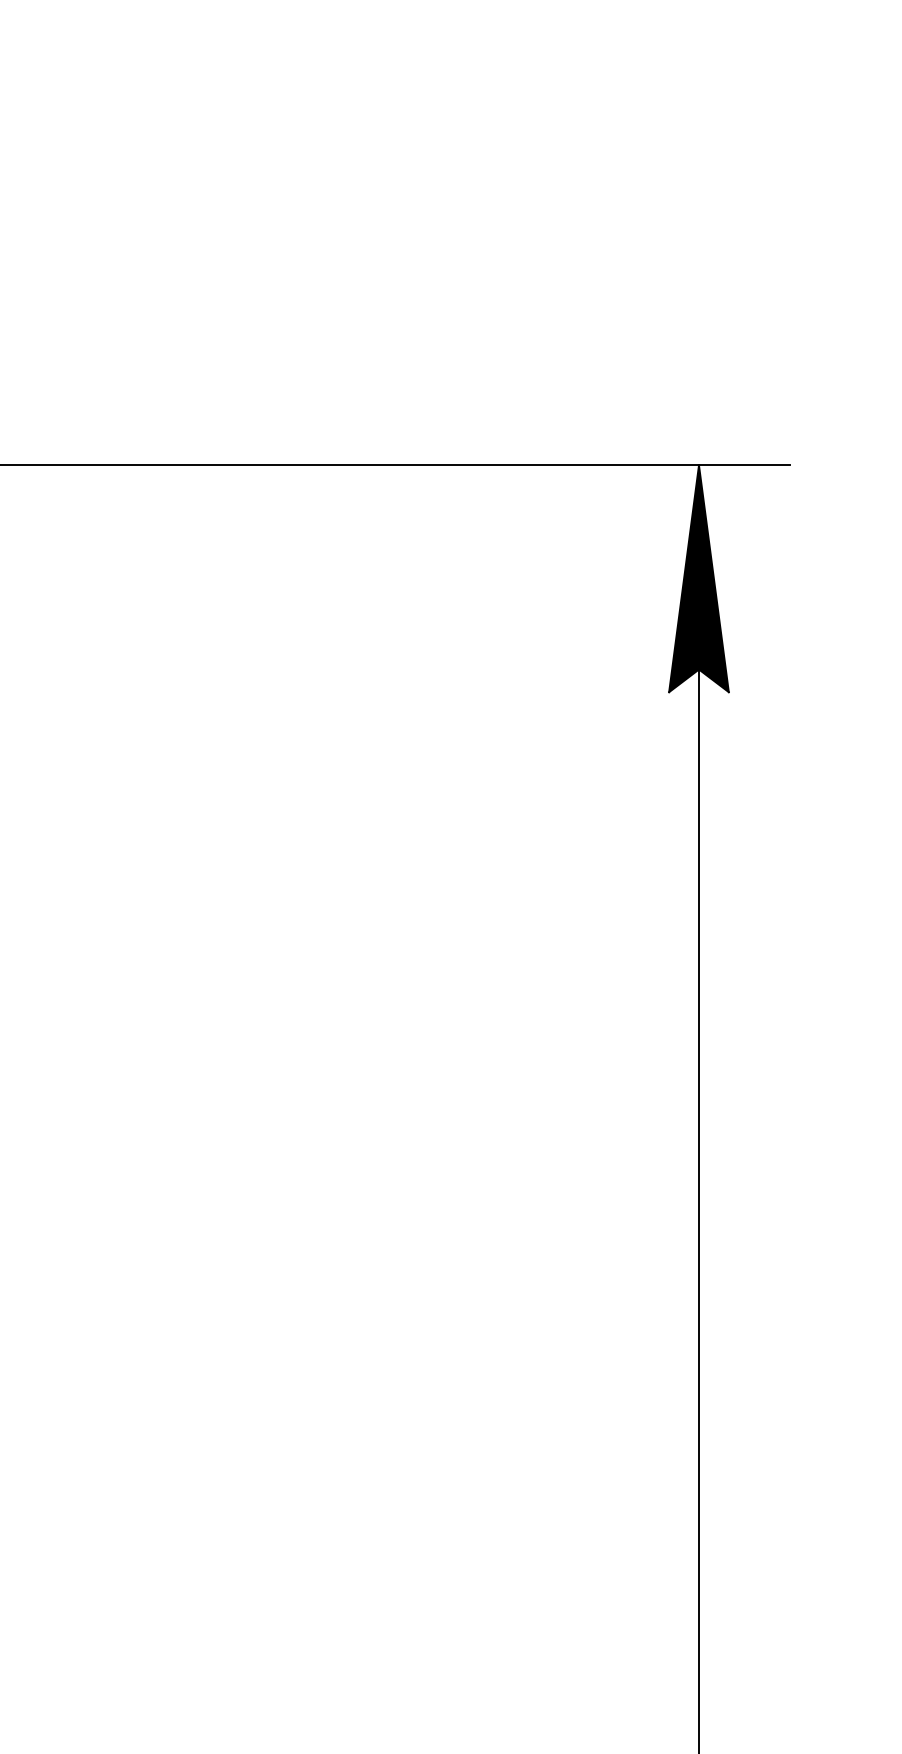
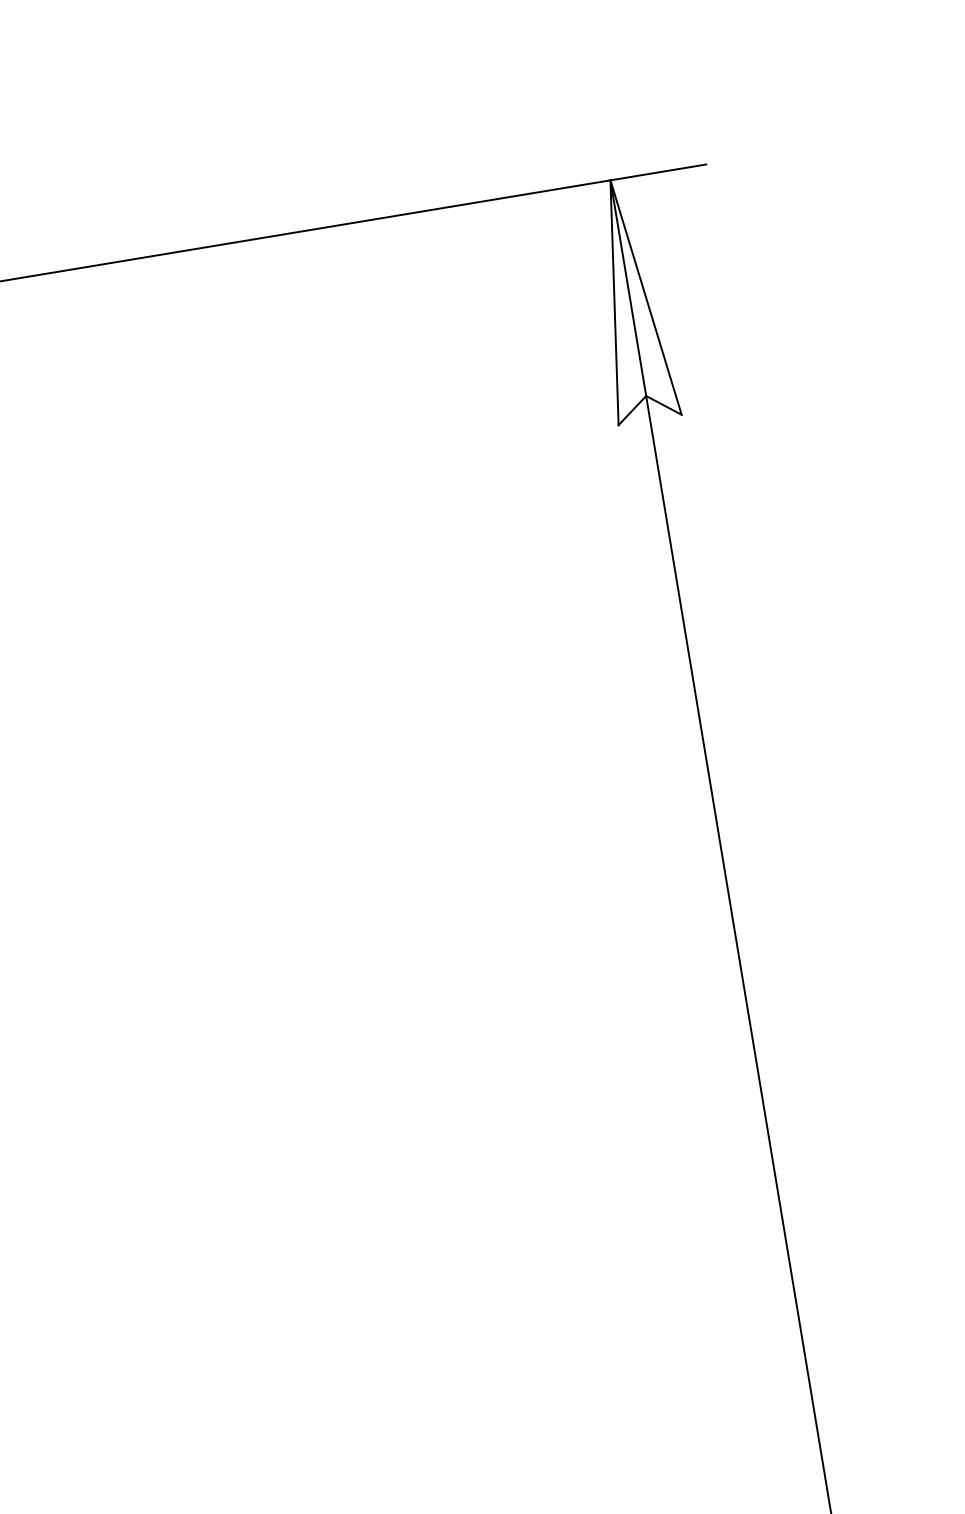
fill: (698, 578) -> (629, 299), removed

